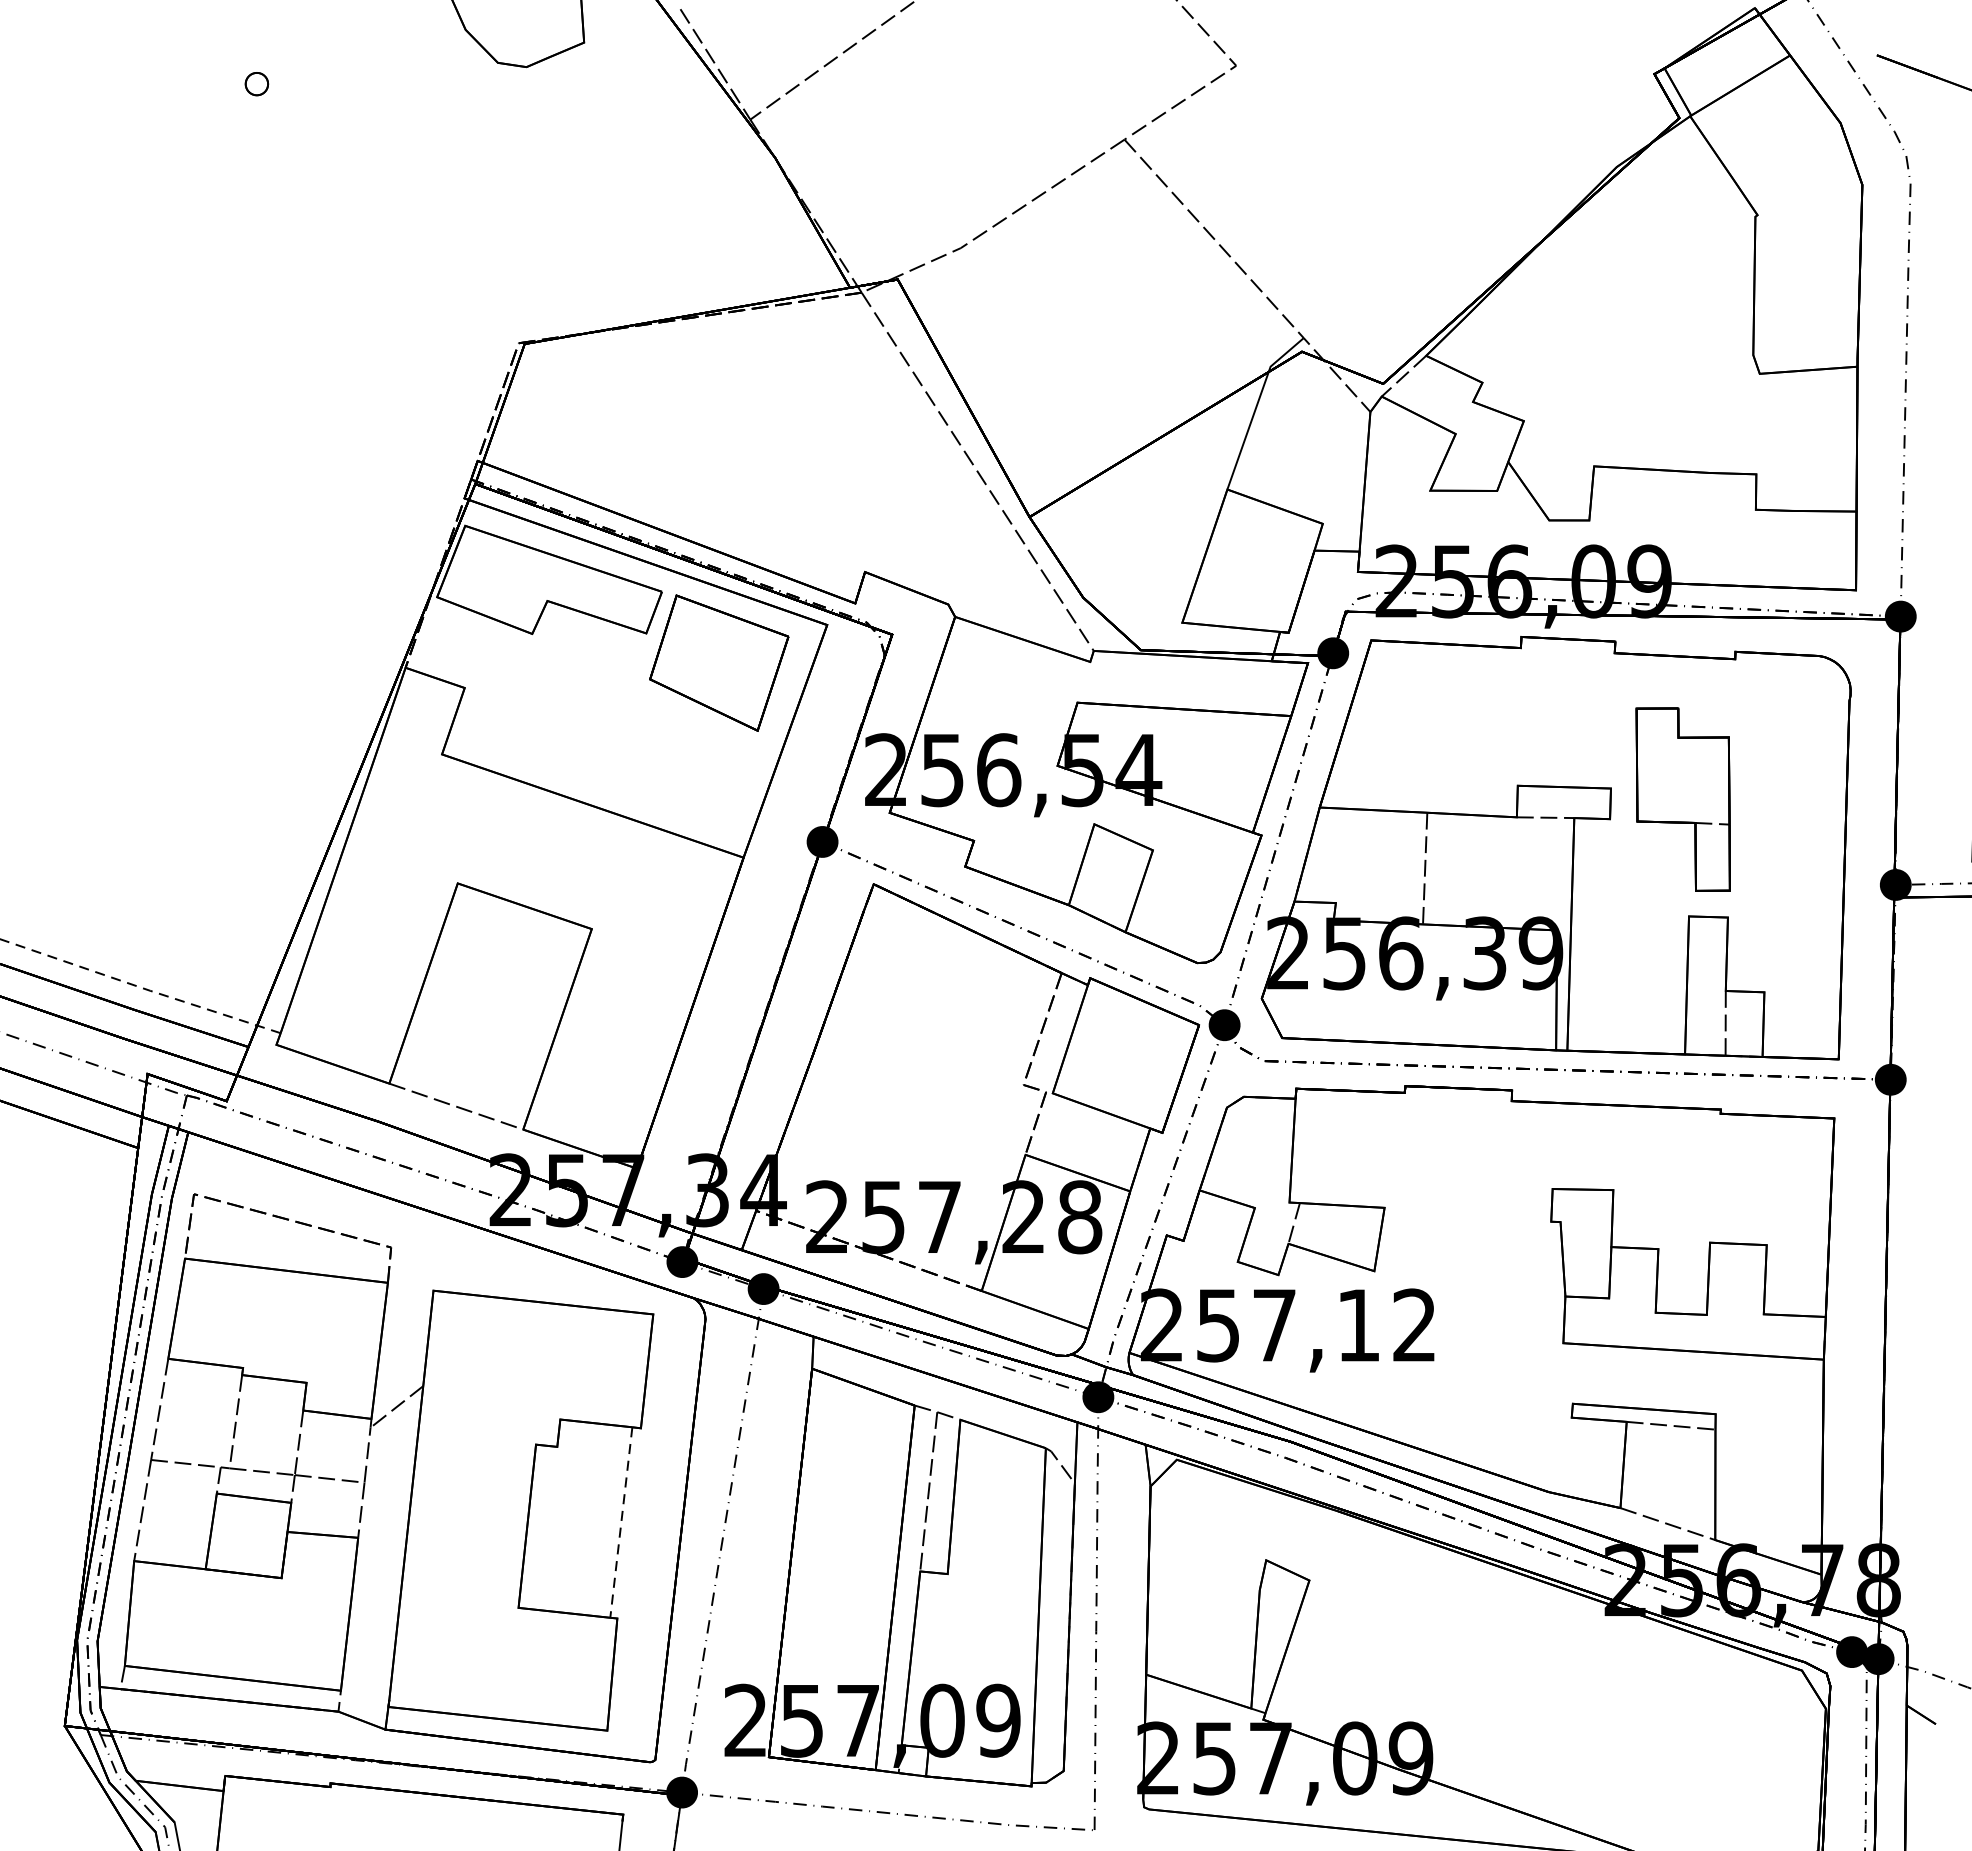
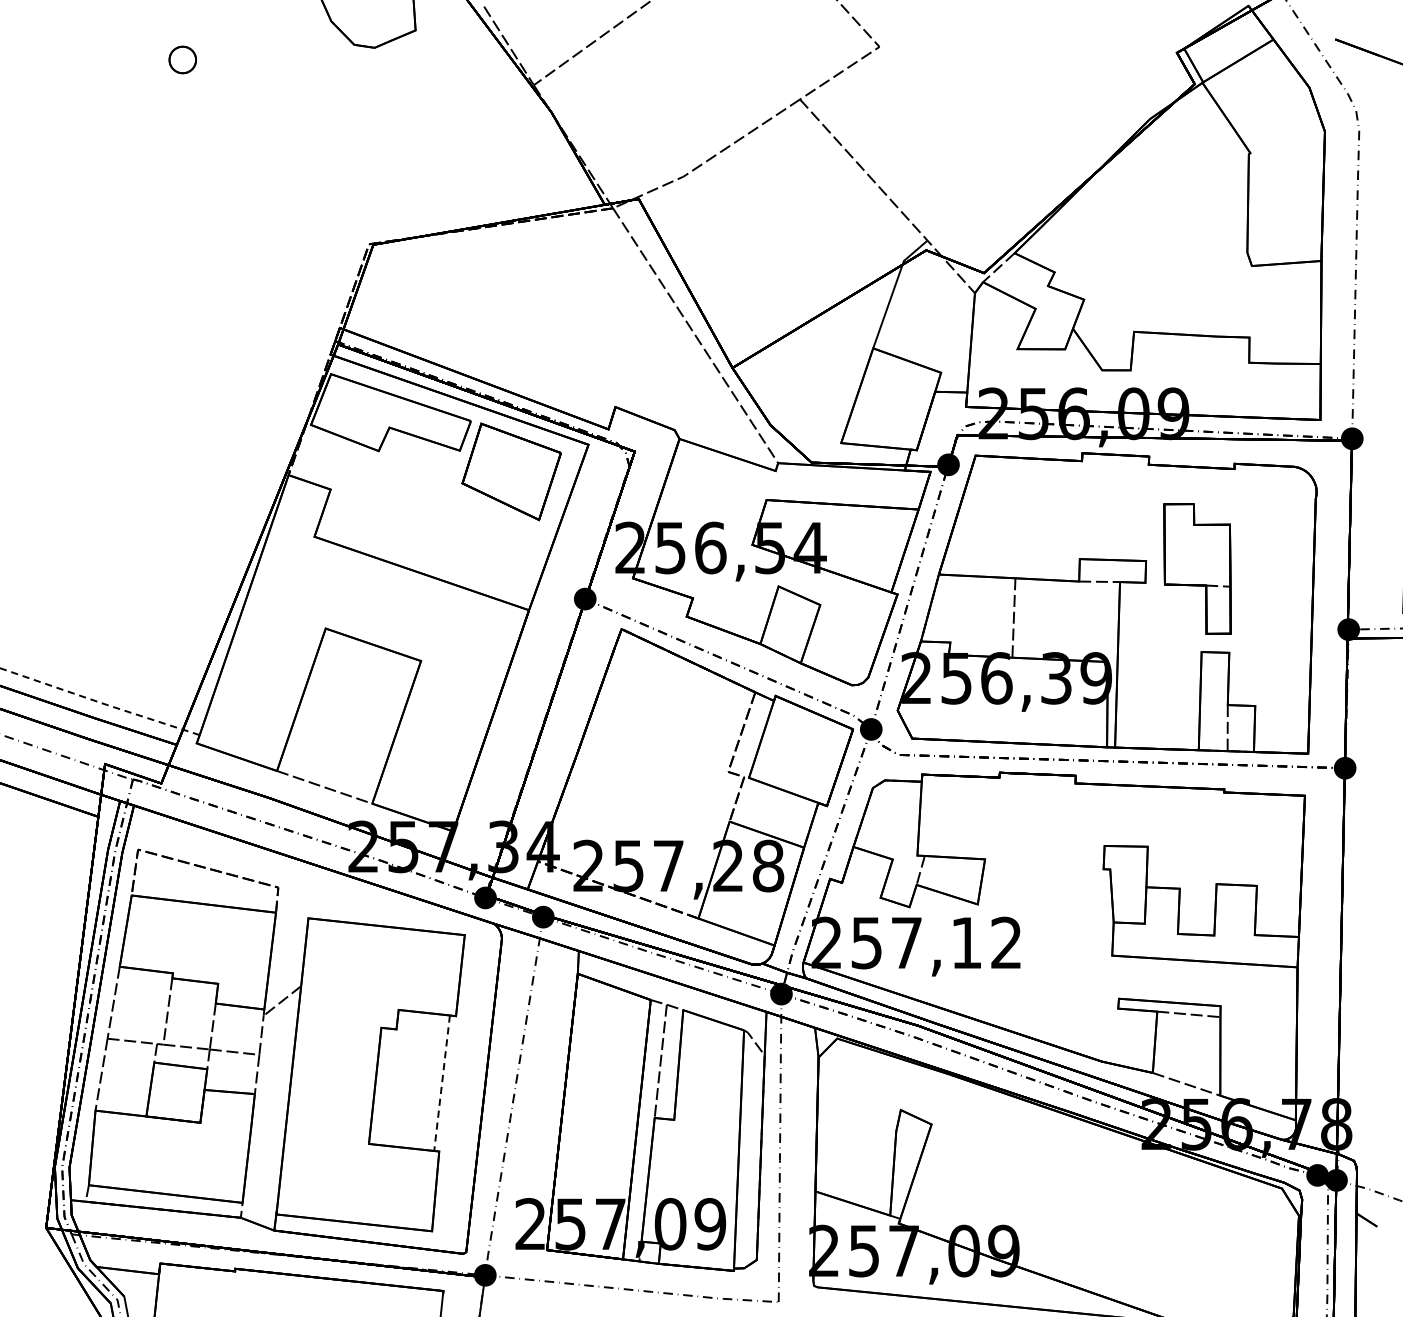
part: (256, 83) -> (182, 59), size x1.67

